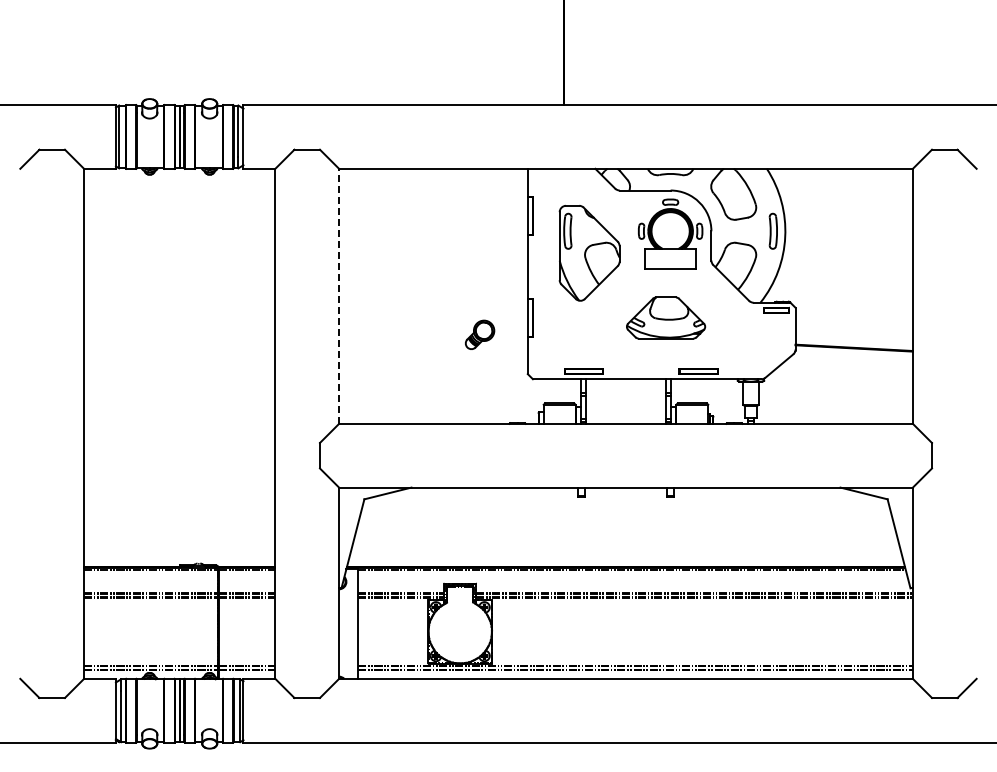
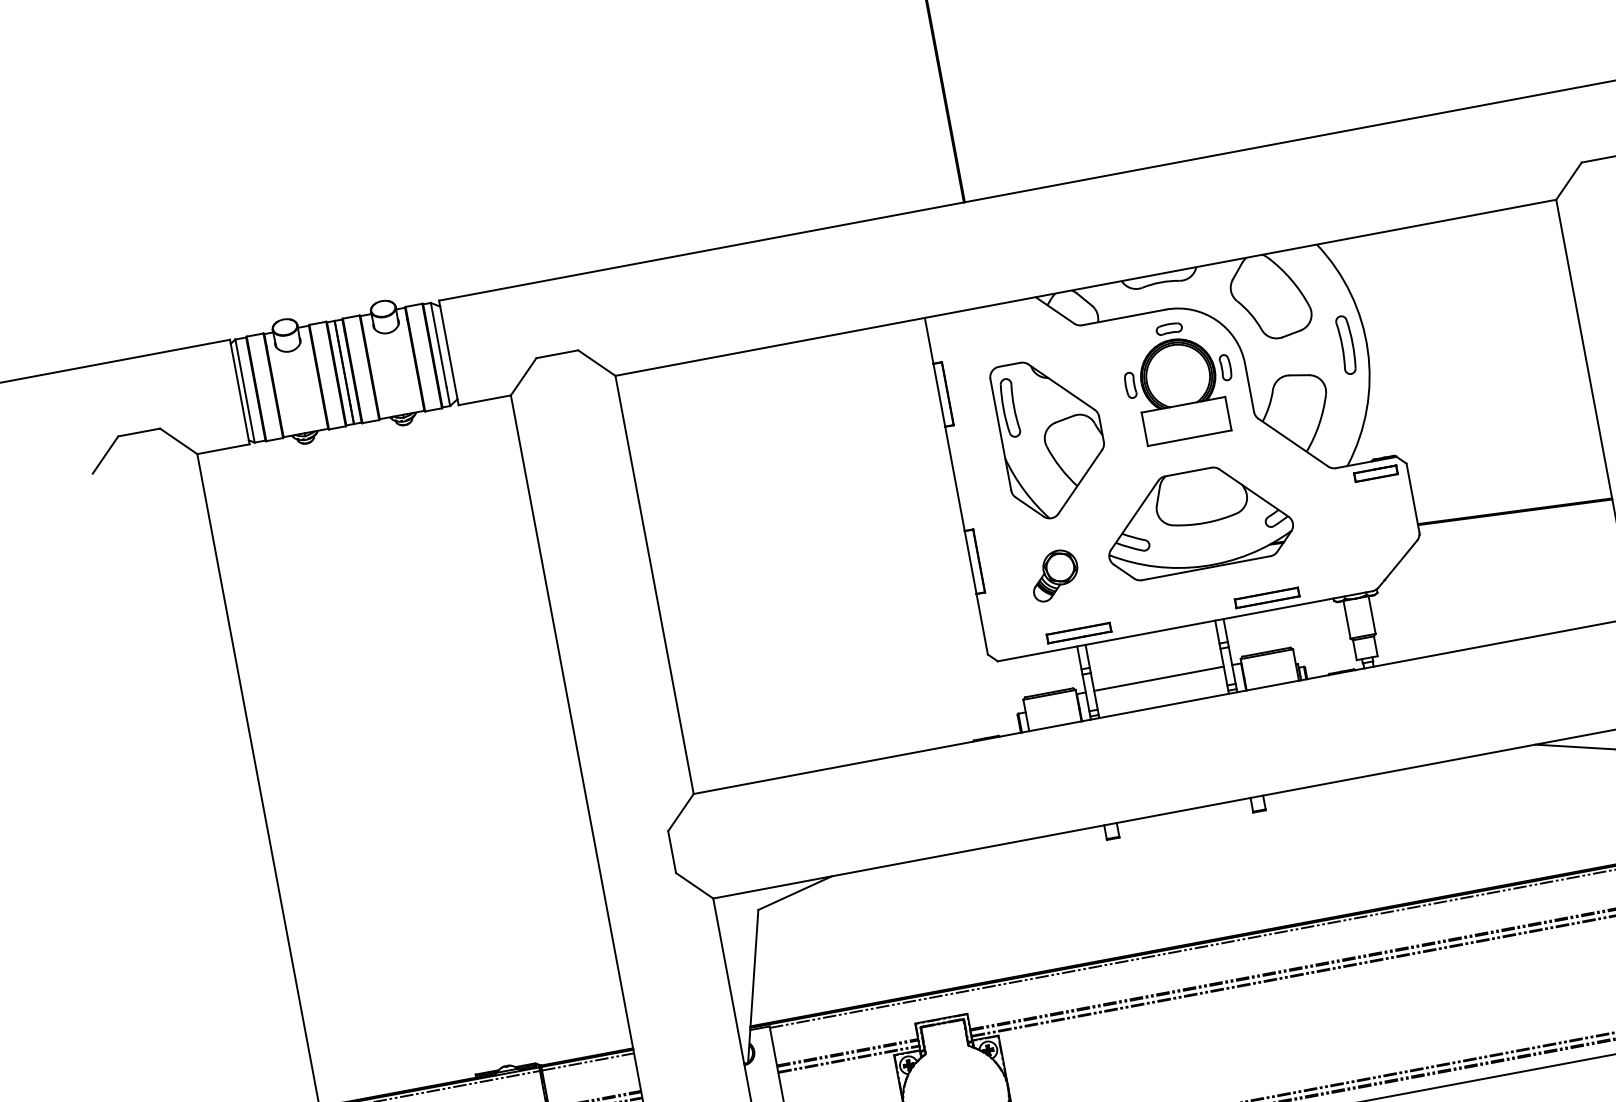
line: (339, 296) -> (655, 585), dashed -> solid
part: (665, 317) -> (1196, 519), size x1.43
part: (480, 334) -> (1055, 574), moved
line: (625, 407) -> (1158, 679), added

